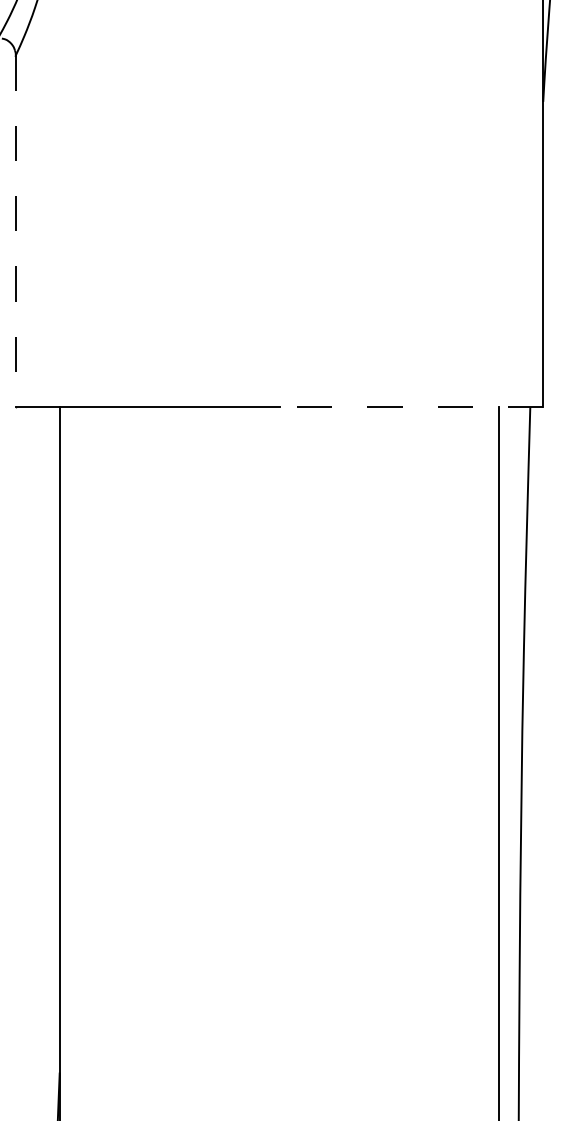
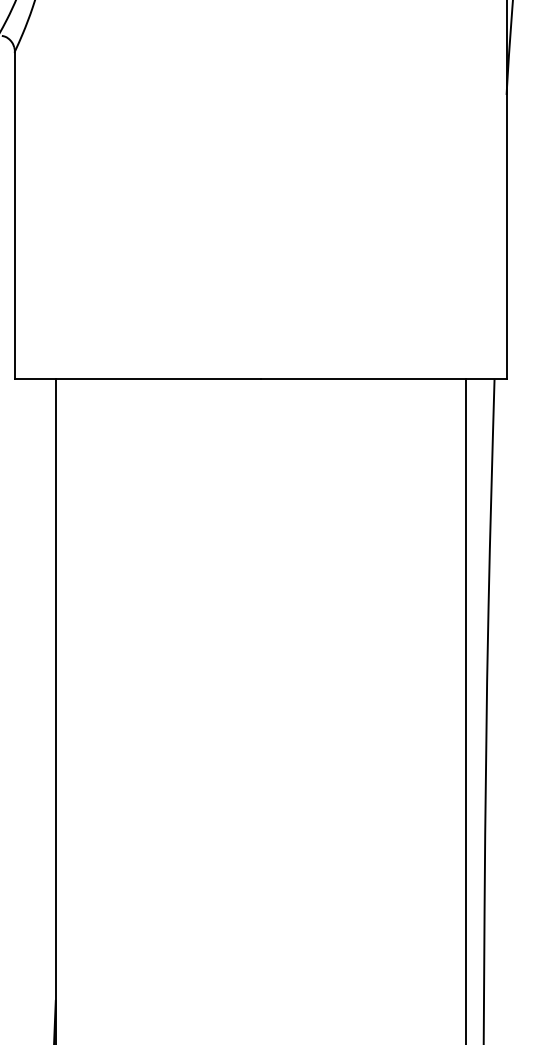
line: (15, 231) -> (14, 215), dashed -> solid
line: (411, 407) -> (383, 379), dashed -> solid

